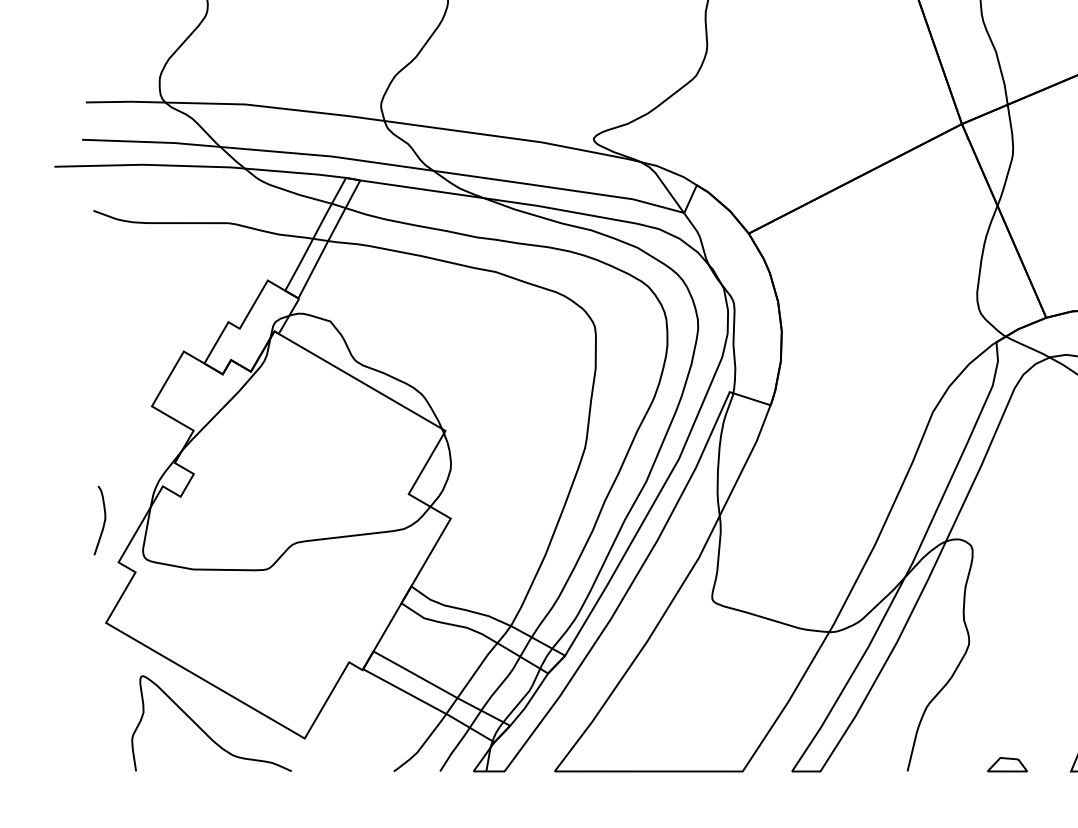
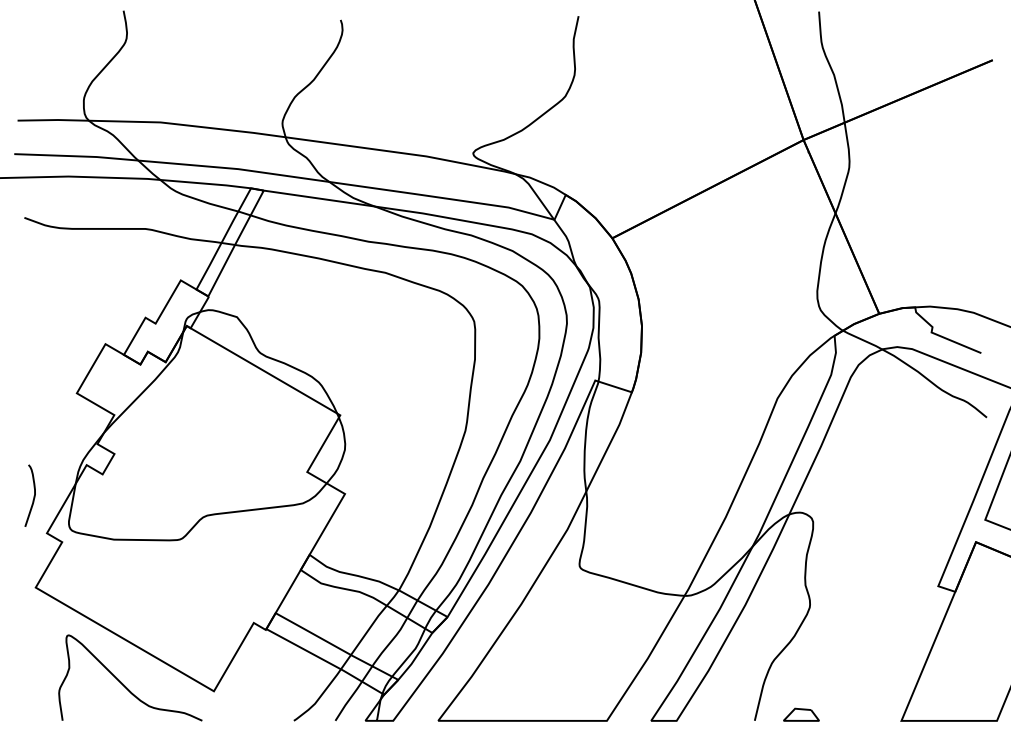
part: (1007, 764) -> (801, 714), moved

